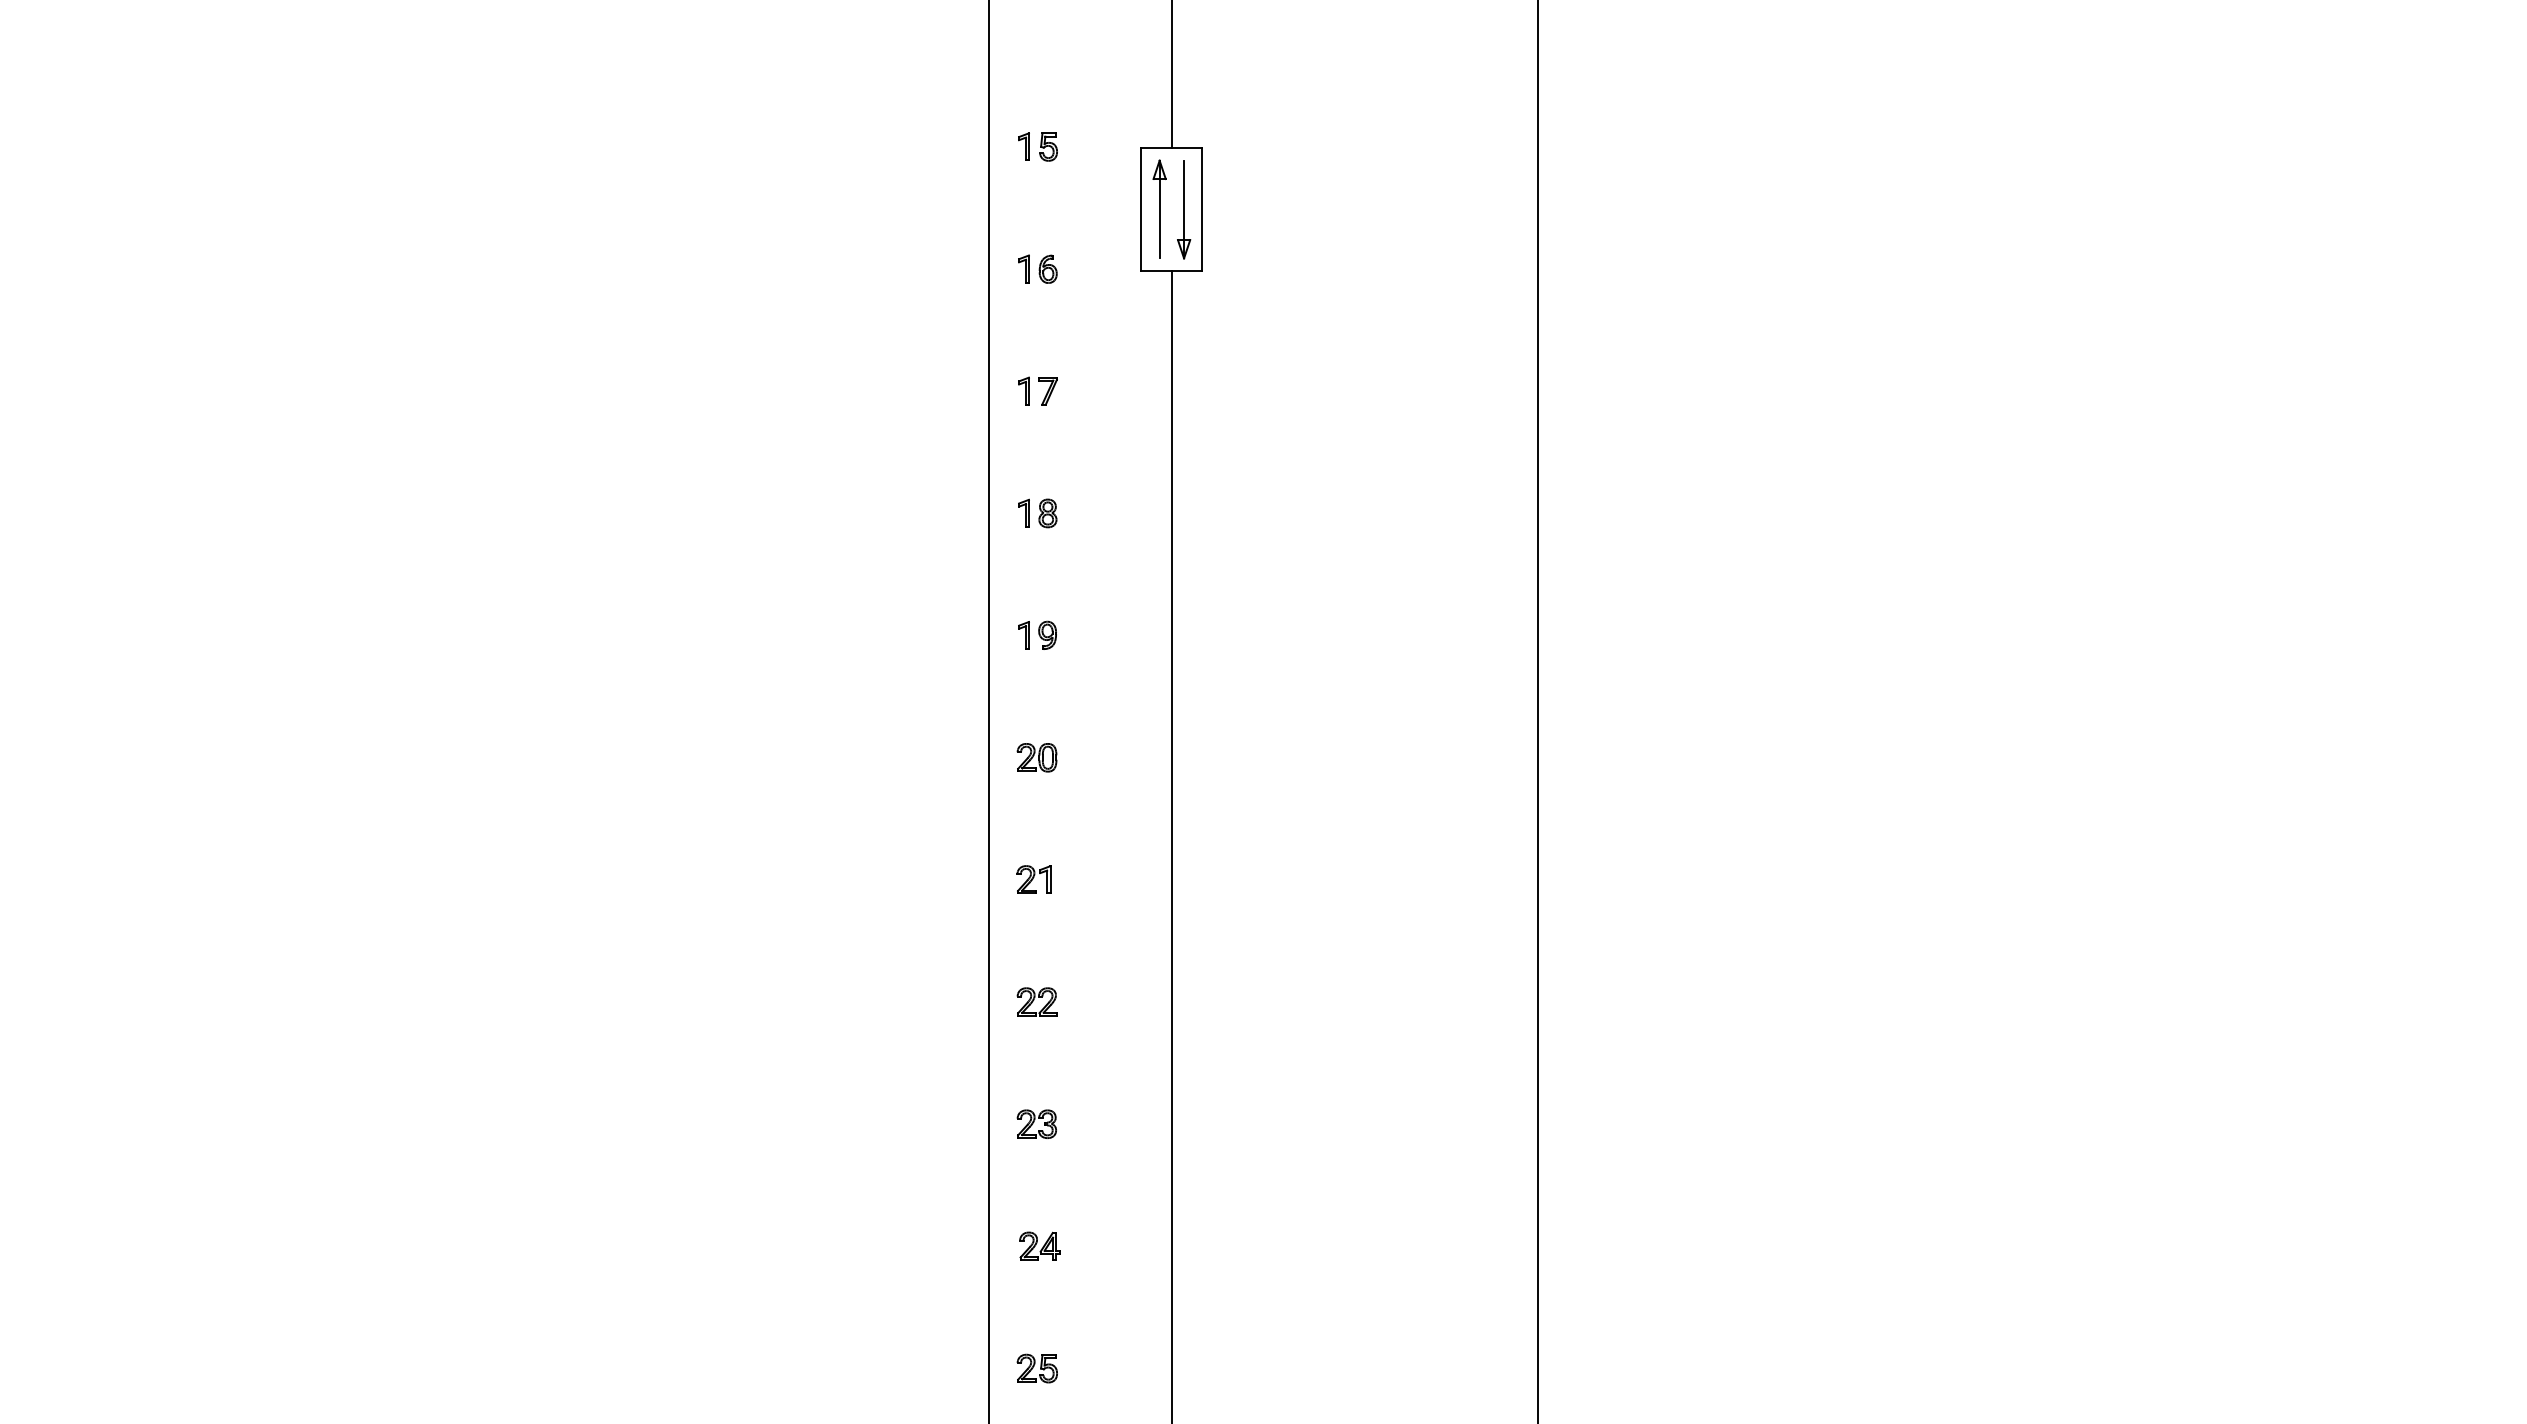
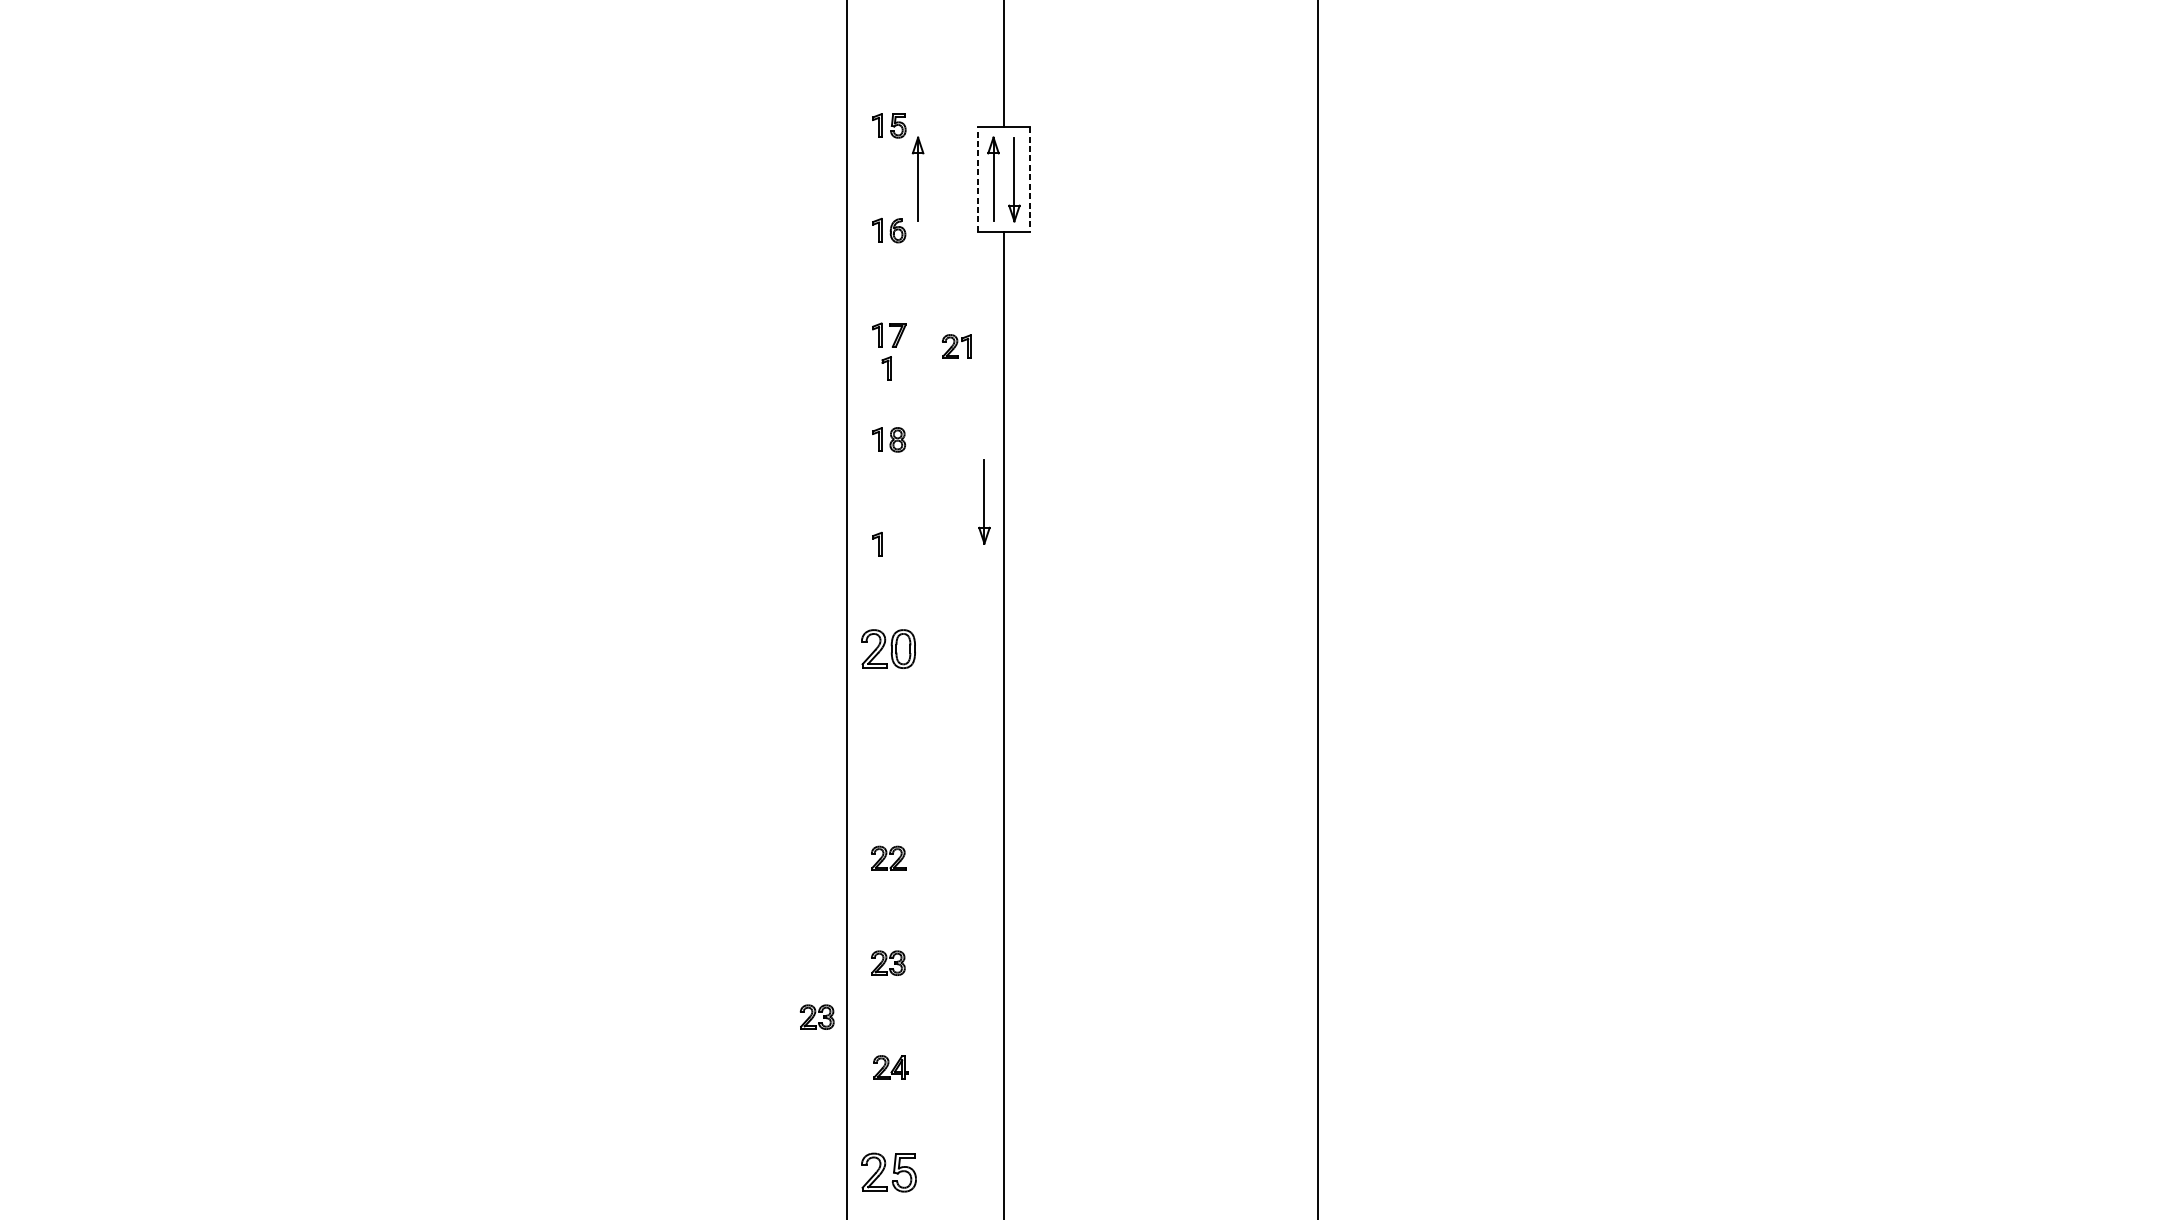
part: (1071, 208) -> (917, 178), added
line: (1141, 209) -> (977, 179), solid -> dashed
line: (1202, 210) -> (1030, 180), solid -> dashed
part: (1034, 429) -> (886, 367), added
part: (1149, 585) -> (984, 501), added
part: (1047, 634) -> (897, 543), removed
part: (1036, 757) -> (888, 648), size x1.6
part: (1033, 879) -> (956, 346), moved
part: (953, 1186) -> (816, 1016), added
part: (1036, 1368) -> (888, 1172), size x1.6

